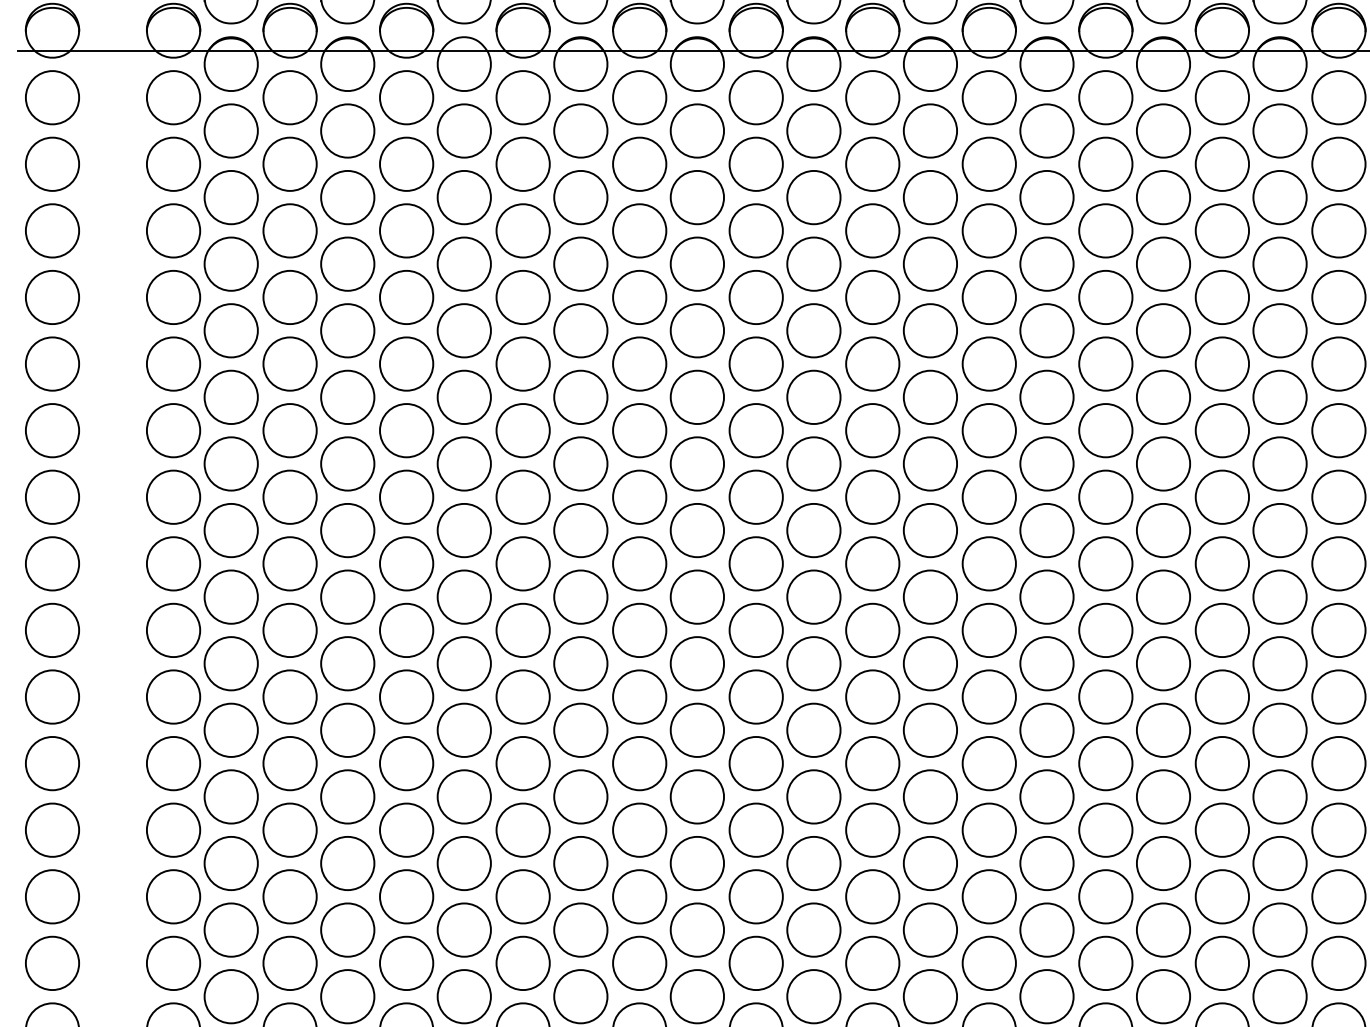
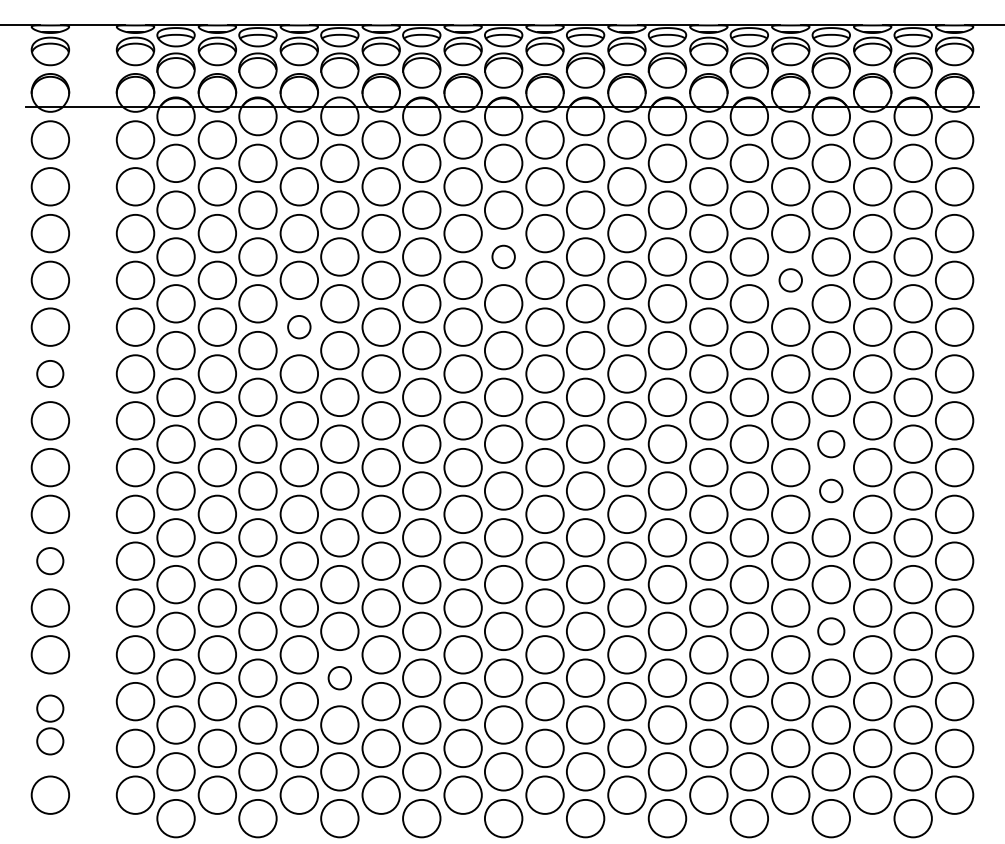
circle: (697, 263) -> (503, 256), size x0.6
circle: (1105, 297) -> (790, 280), size x0.6
circle: (406, 363) -> (299, 326), size x0.6
circle: (51, 429) -> (49, 373), size x0.7
circle: (1163, 529) -> (831, 443), size x0.7
circle: (1163, 596) -> (831, 490), size x0.6
circle: (51, 696) -> (49, 560), size x0.7
circle: (1163, 797) -> (831, 631), size x0.7
circle: (463, 862) -> (339, 677), size x0.6
part: (51, 929) -> (49, 724), size x0.7

